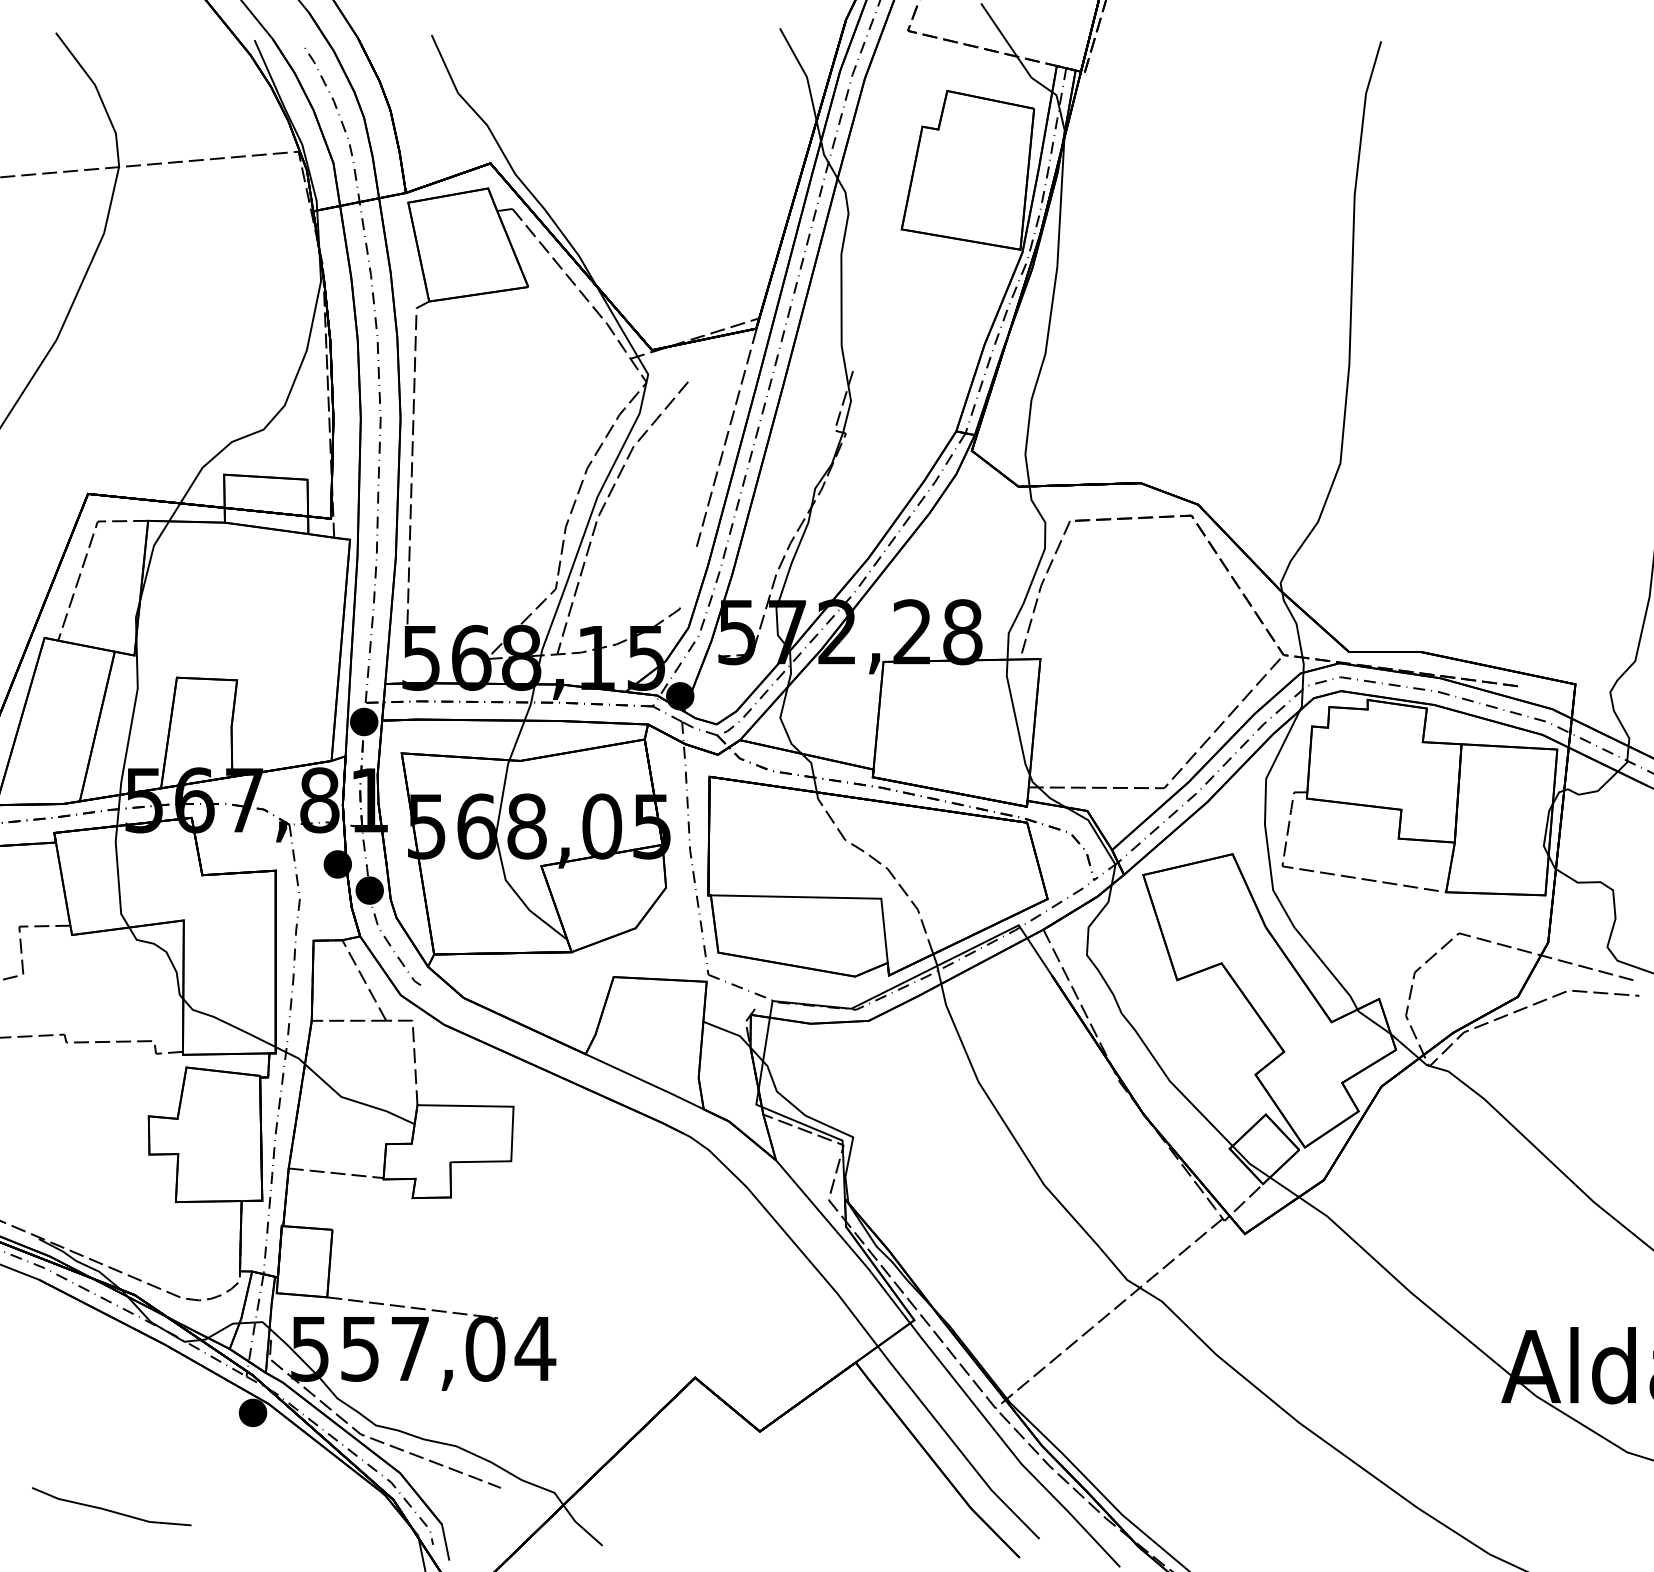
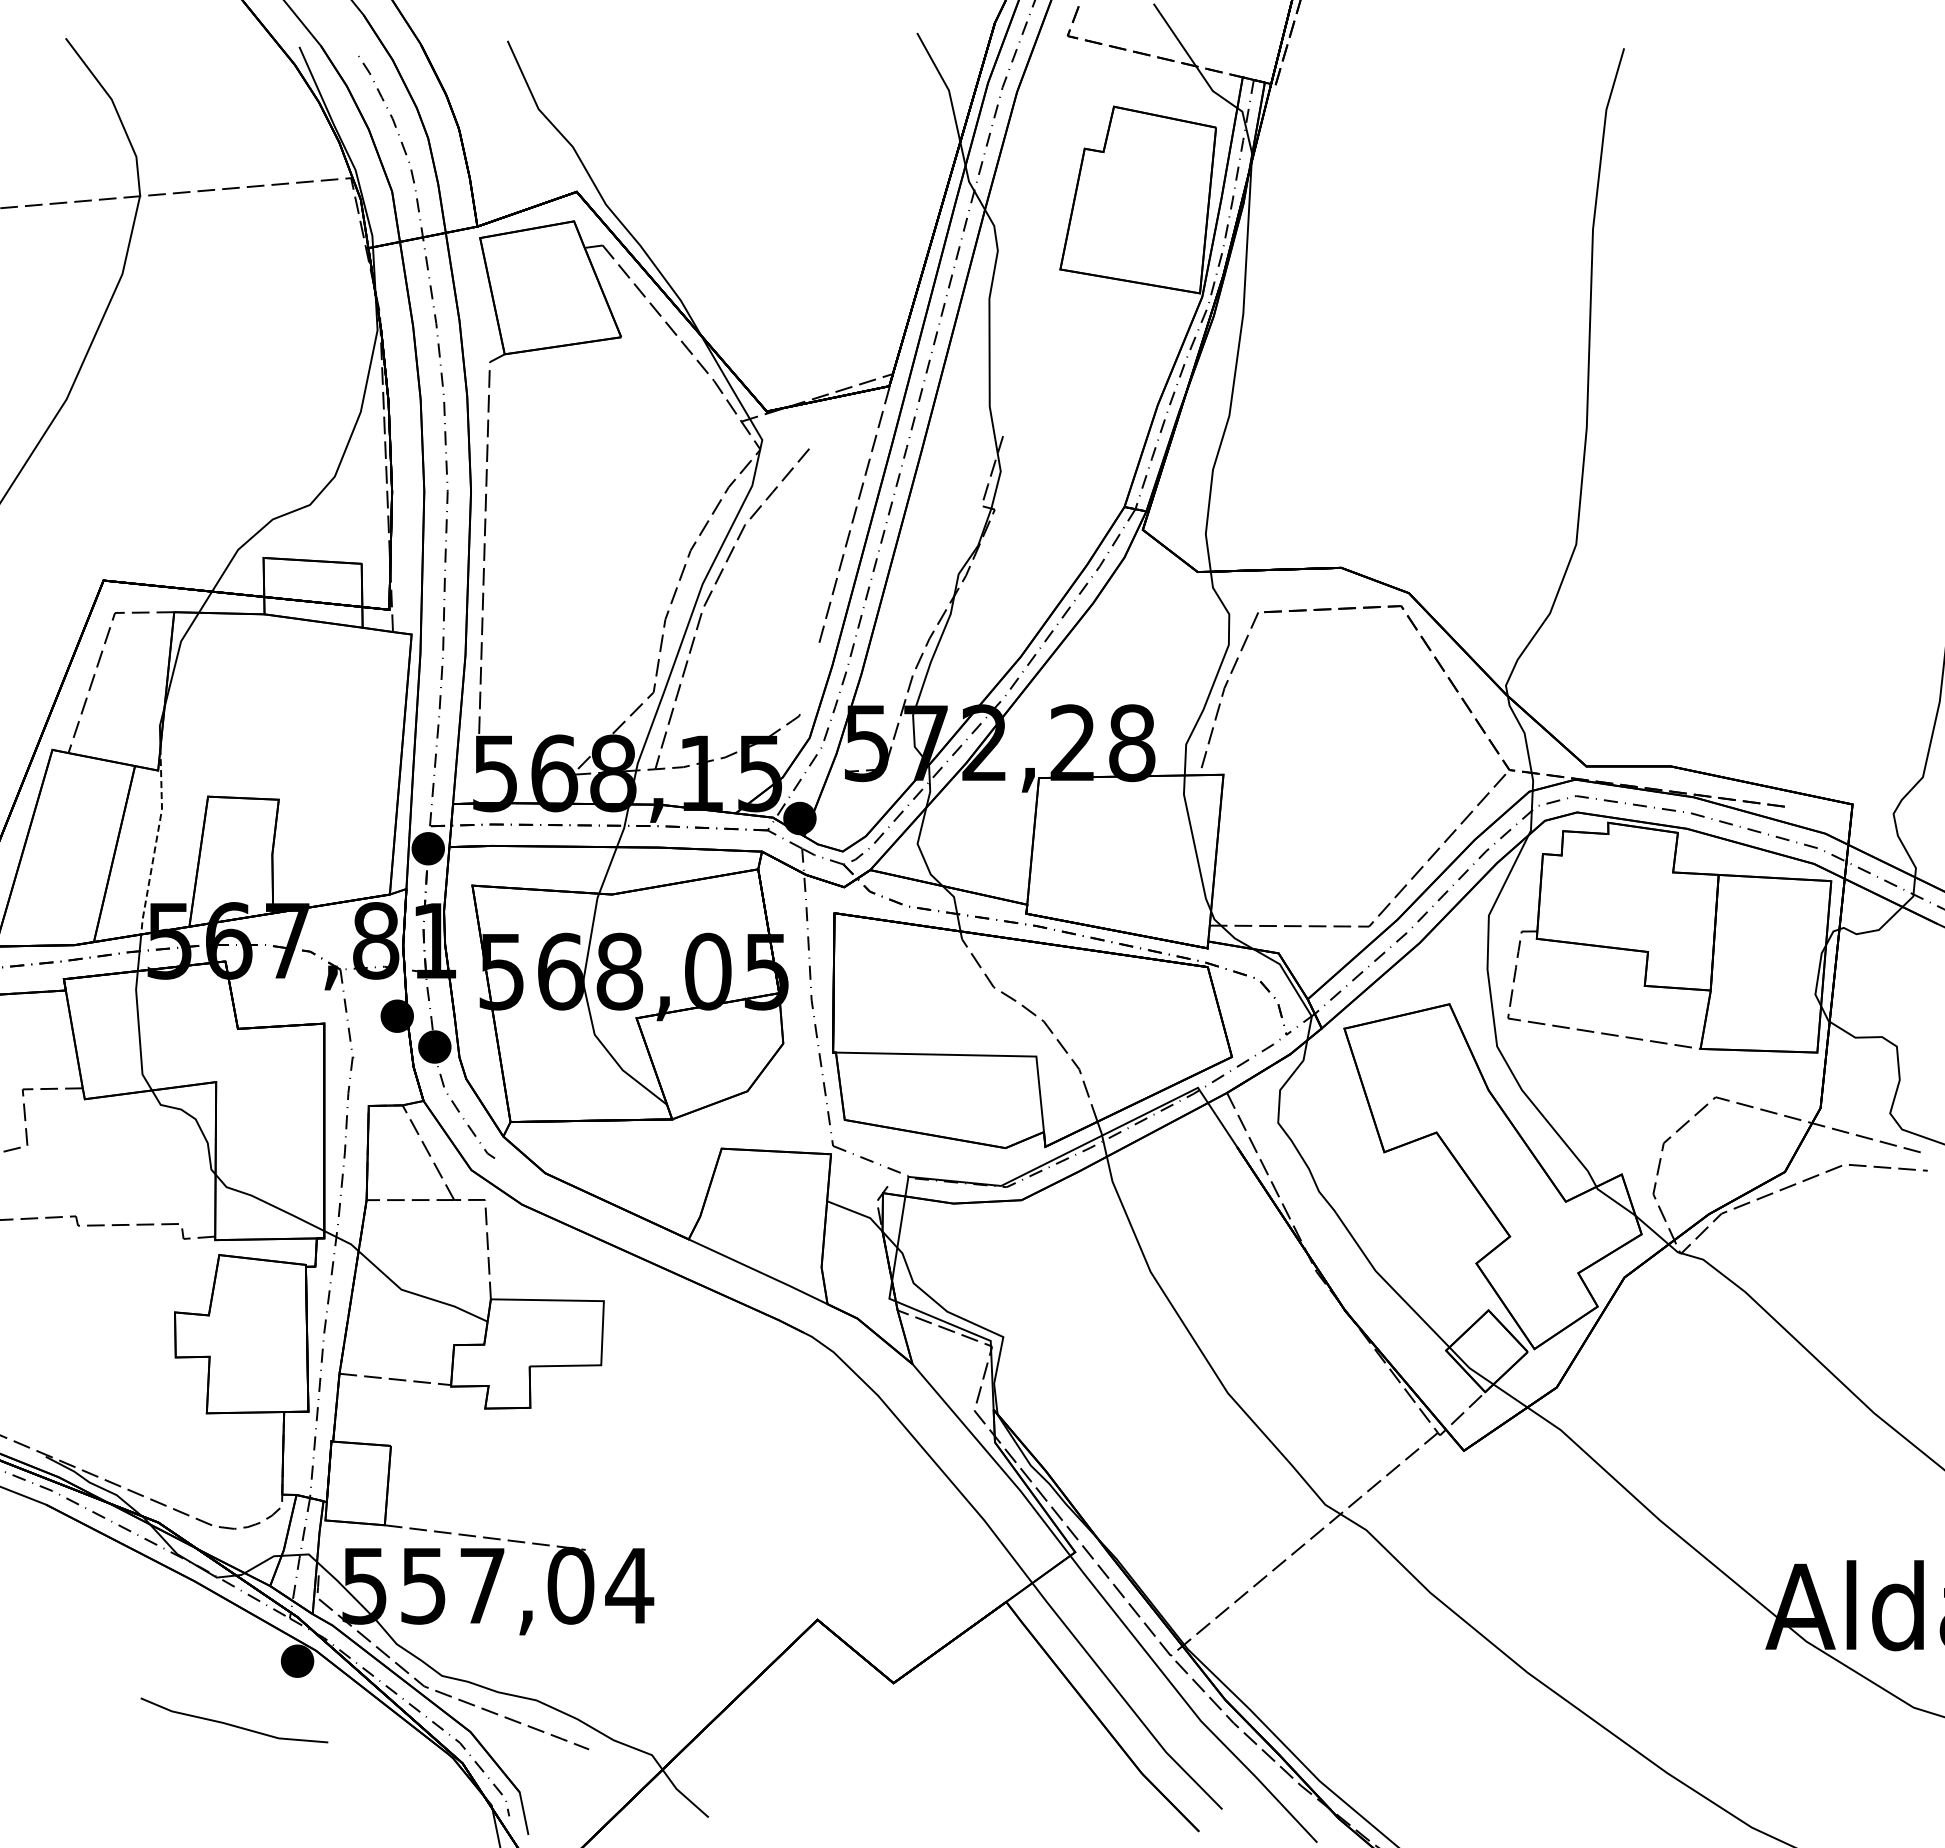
line: (133, 715) -> (156, 841), solid -> dashed
line: (110, 1510) -> (233, 1724), moved

